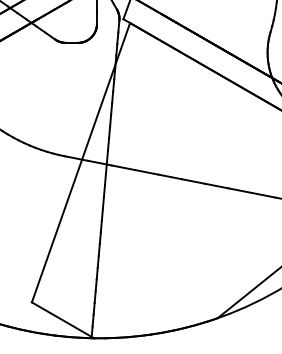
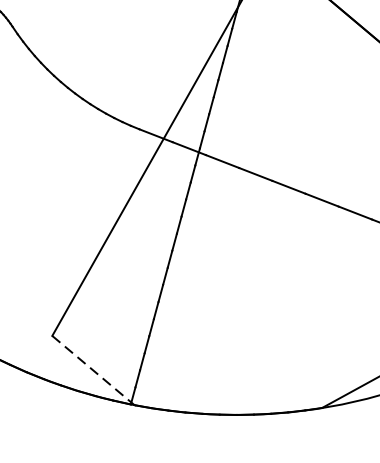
line: (62, 320) -> (92, 370), solid -> dashed

